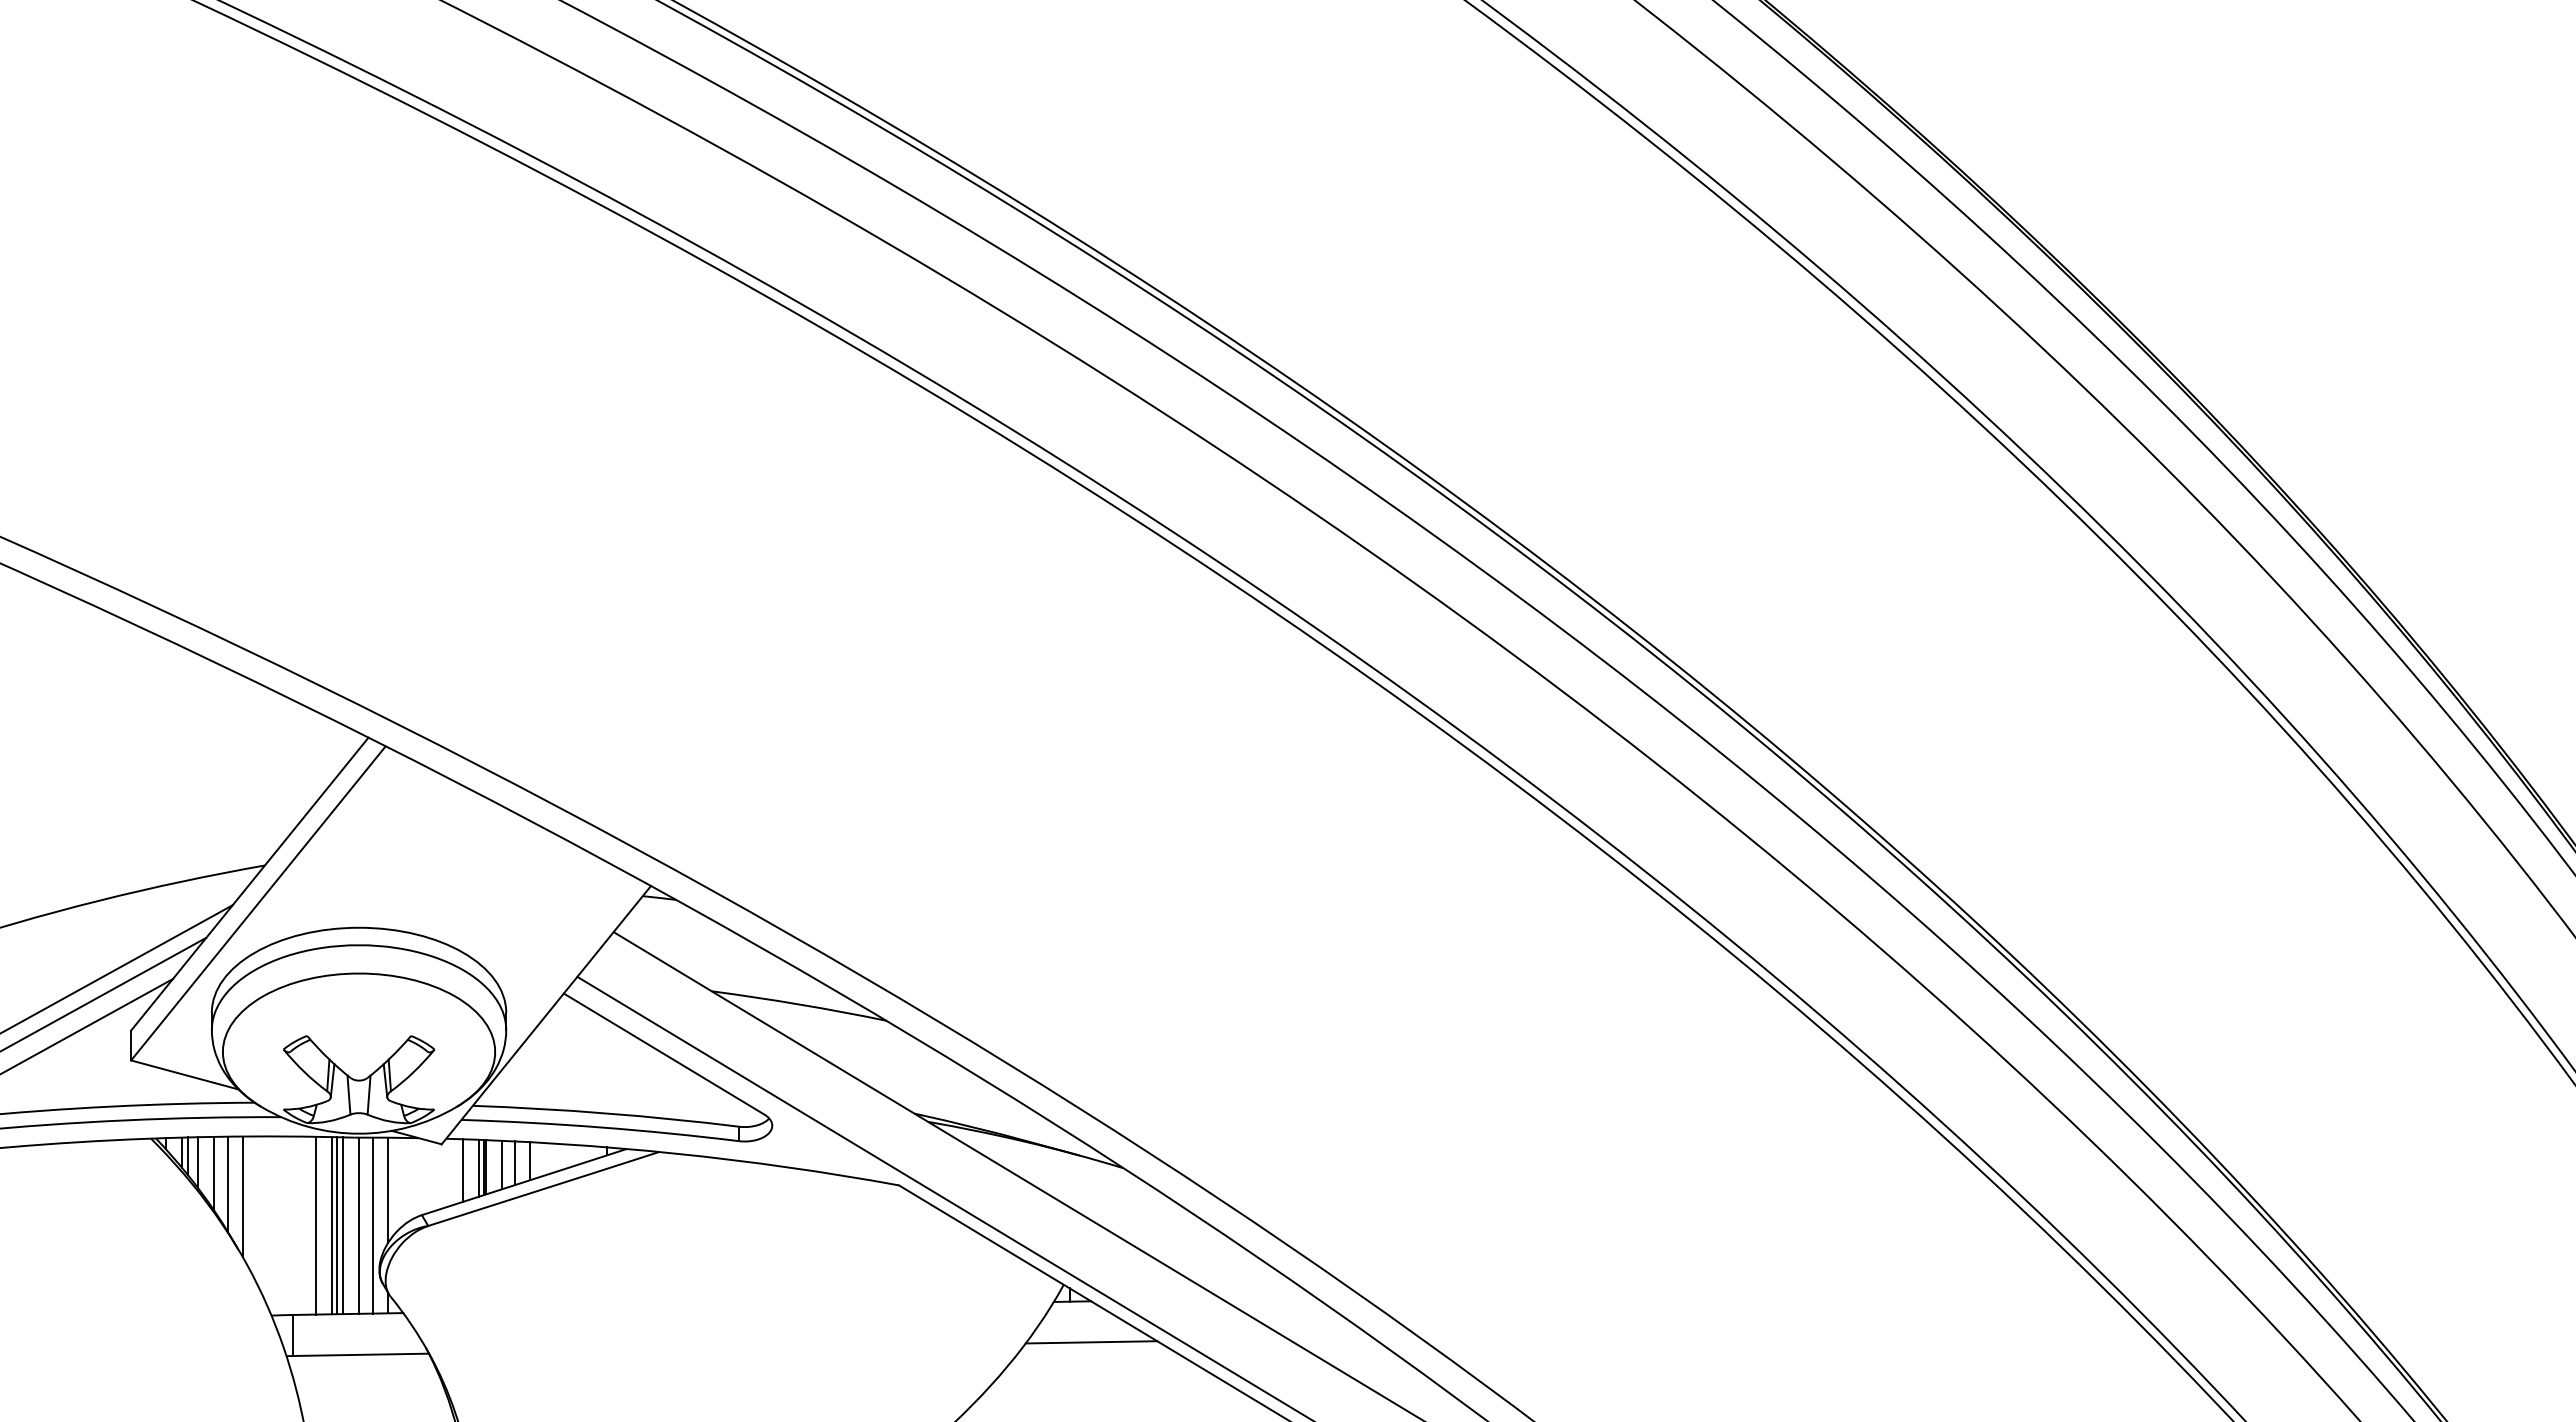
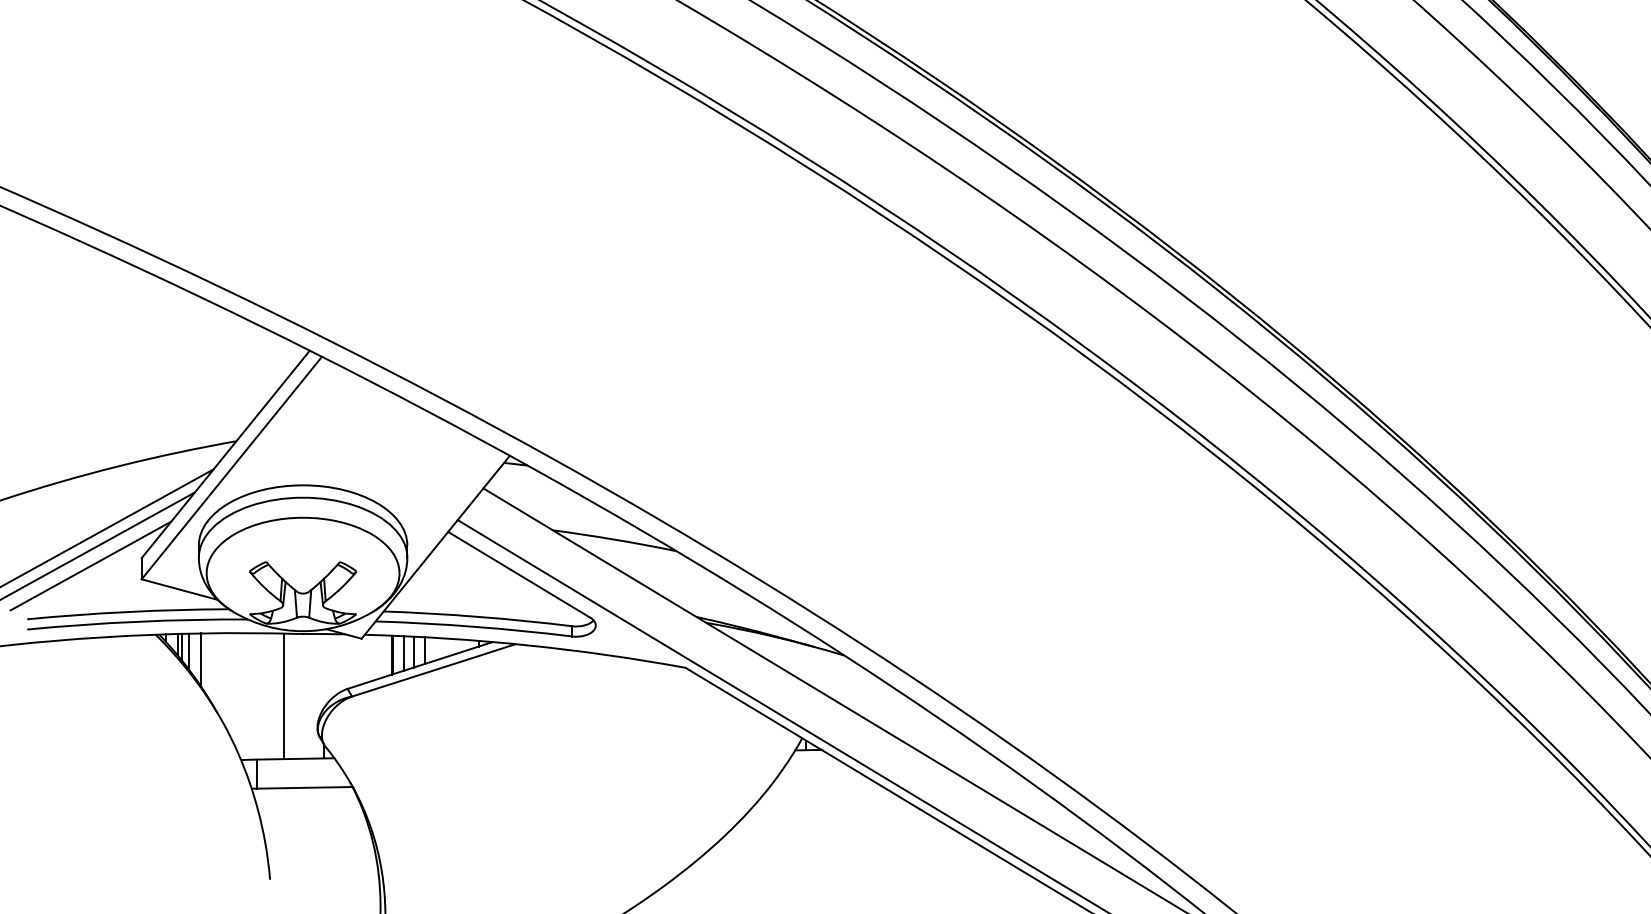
line: (478, 1167) -> (387, 655), removed
line: (462, 1170) -> (376, 657), removed
line: (228, 1184) -> (210, 667), removed
line: (388, 1189) -> (323, 670), removed
line: (242, 1196) -> (220, 675), removed
line: (315, 1225) -> (272, 696), removed
line: (337, 1225) -> (287, 696), removed
line: (343, 1225) -> (292, 696), removed
line: (359, 1225) -> (303, 696), removed
line: (373, 1225) -> (313, 696), removed
line: (1091, 1342) -> (821, 779), removed

